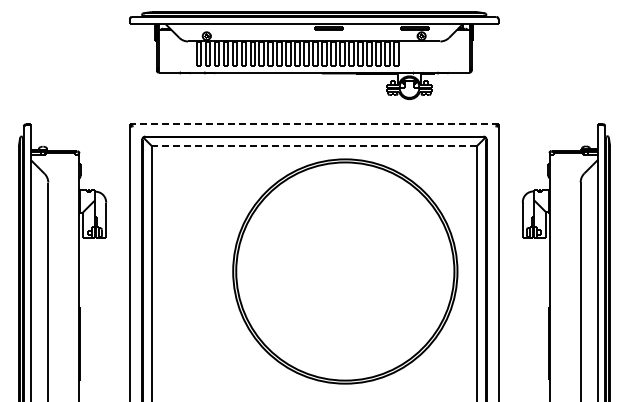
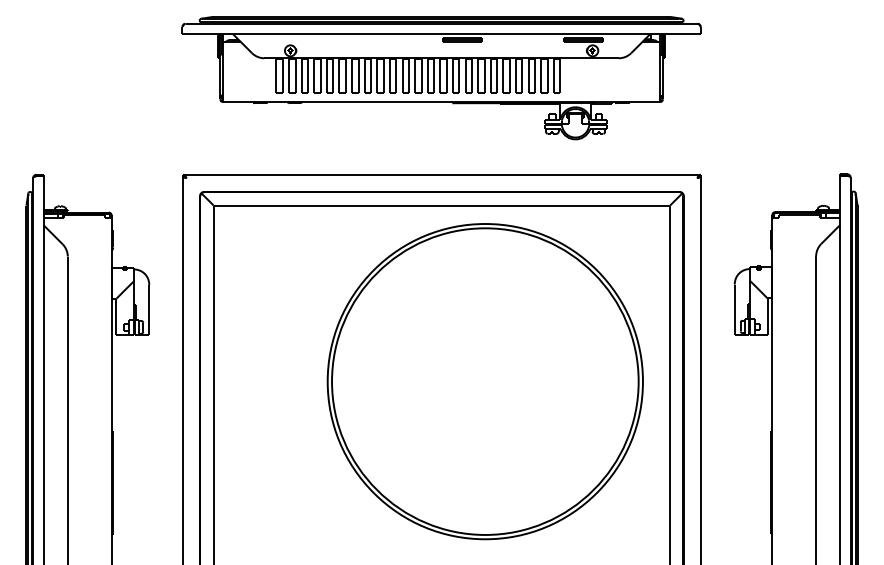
line: (313, 124) -> (440, 174), dashed -> solid
line: (313, 146) -> (440, 205), dashed -> solid

